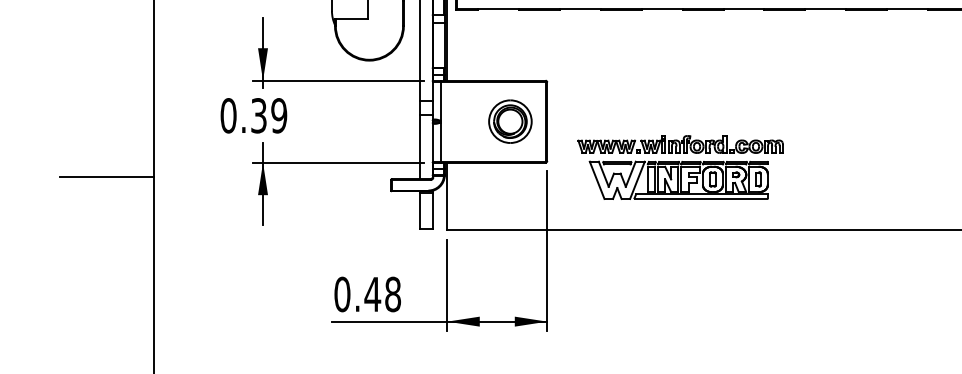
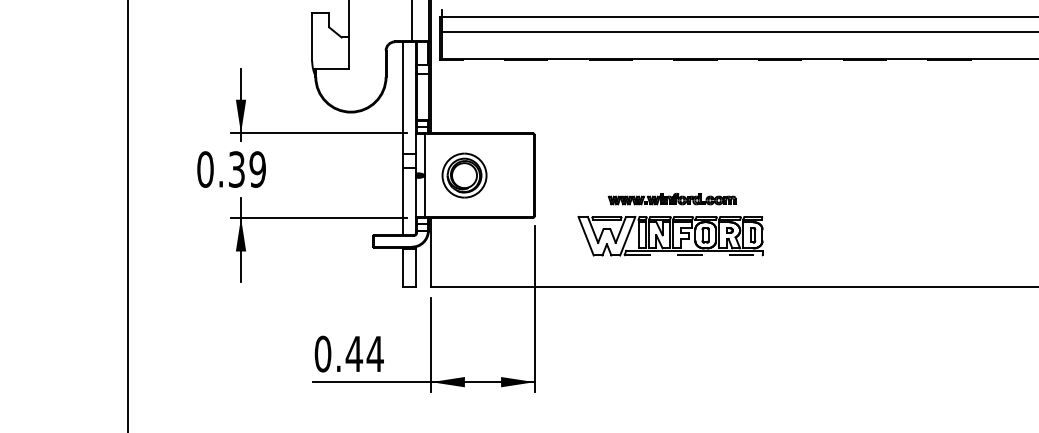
part: (510, 121) -> (464, 175), moved
part: (679, 143) -> (671, 198), size x0.6
line: (106, 176) -> (79, 232), removed
line: (702, 199) -> (694, 255), solid -> dashed
text: (392, 293) -> (374, 353), 0.48 -> 0.44

